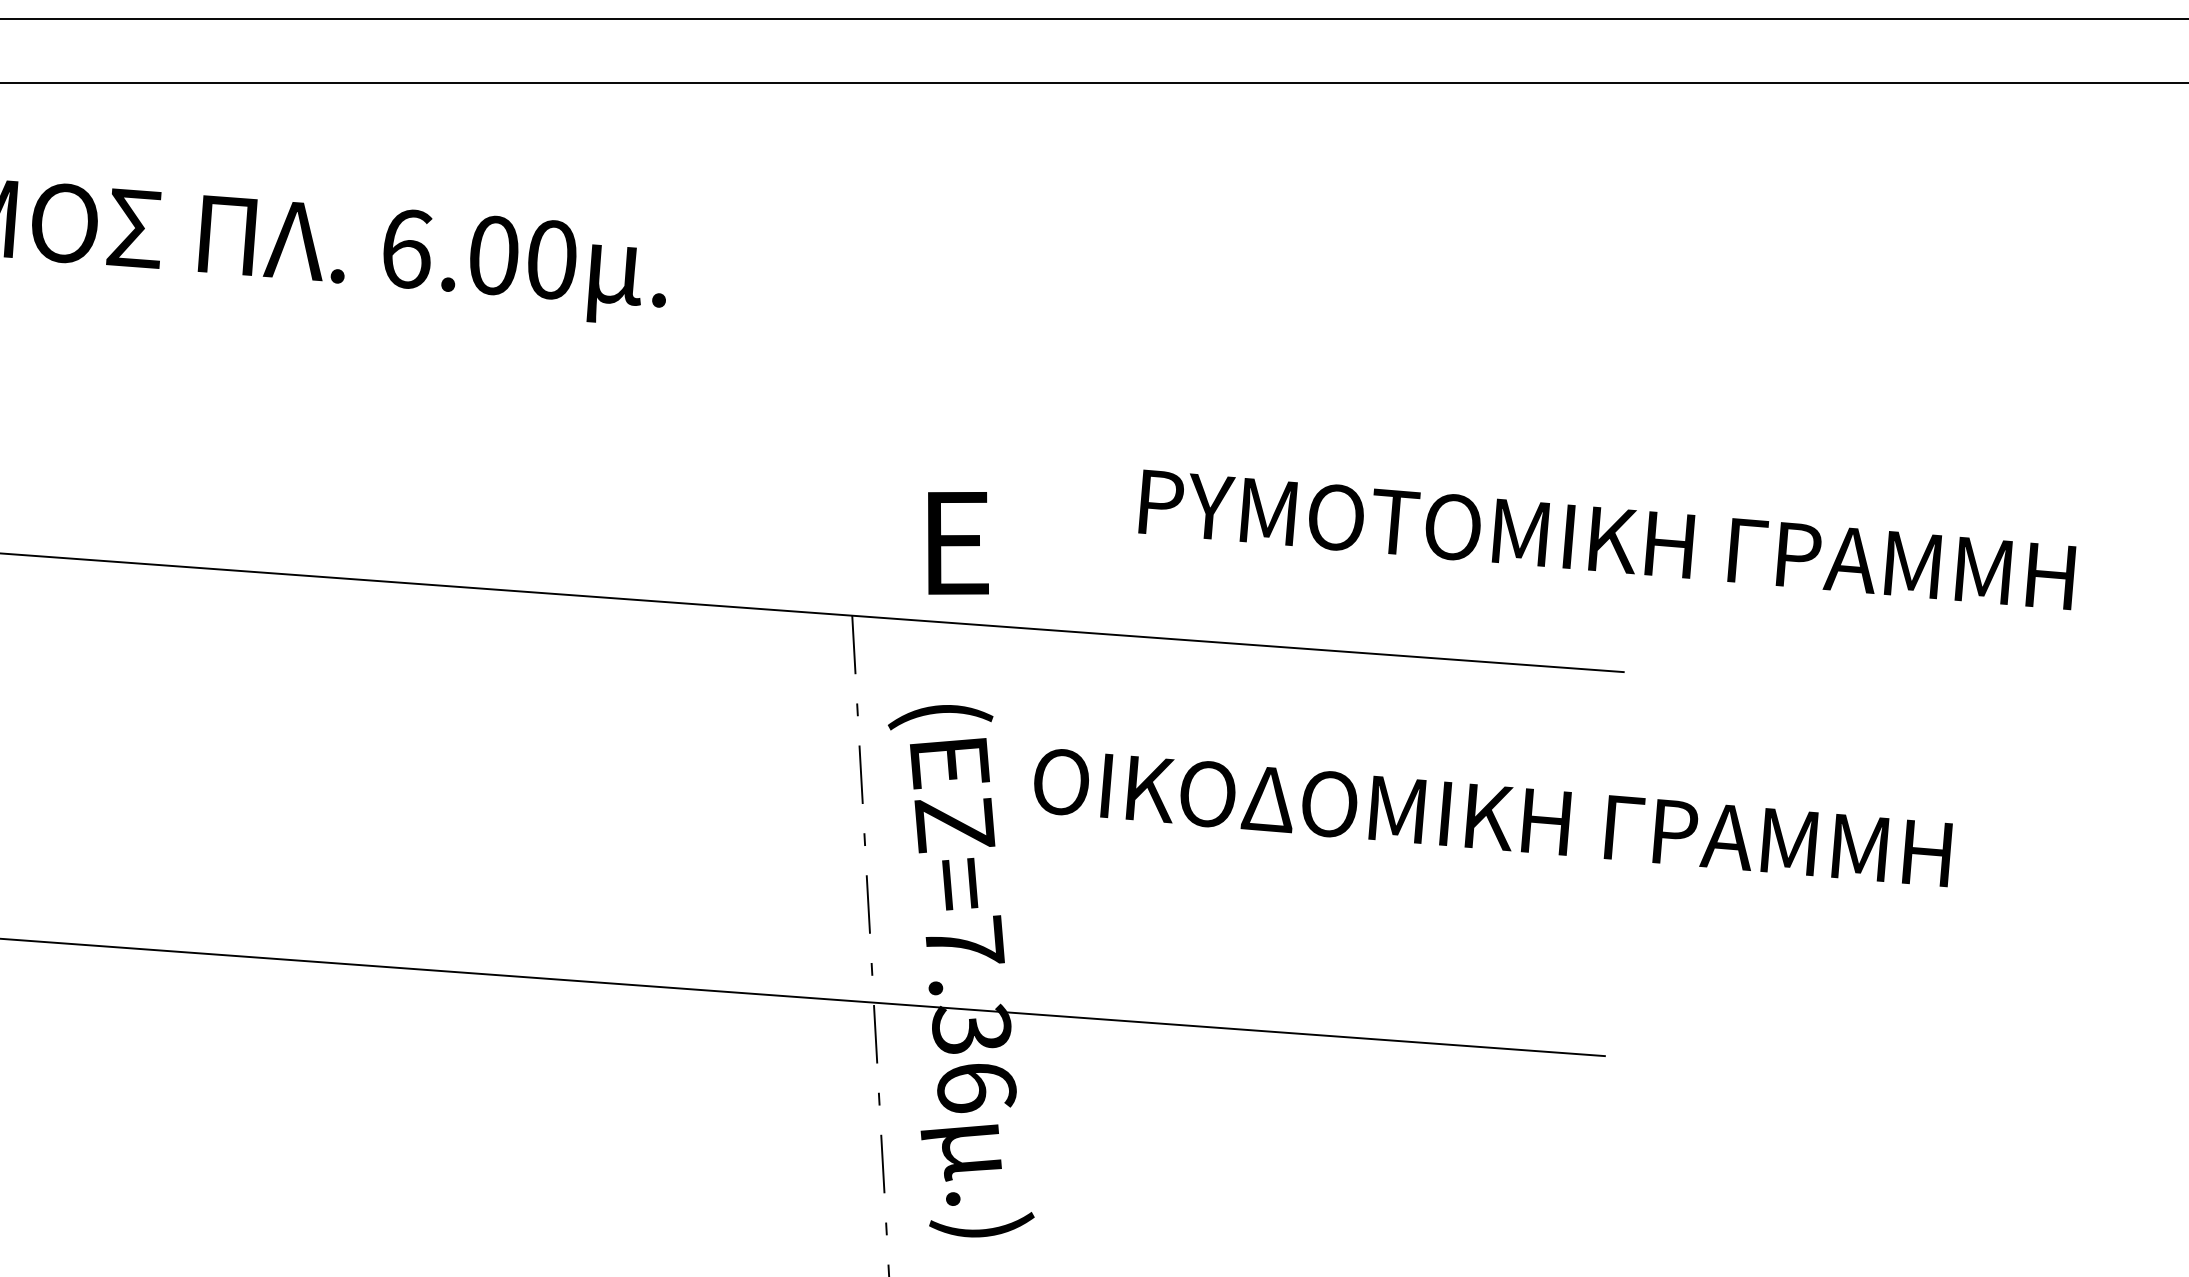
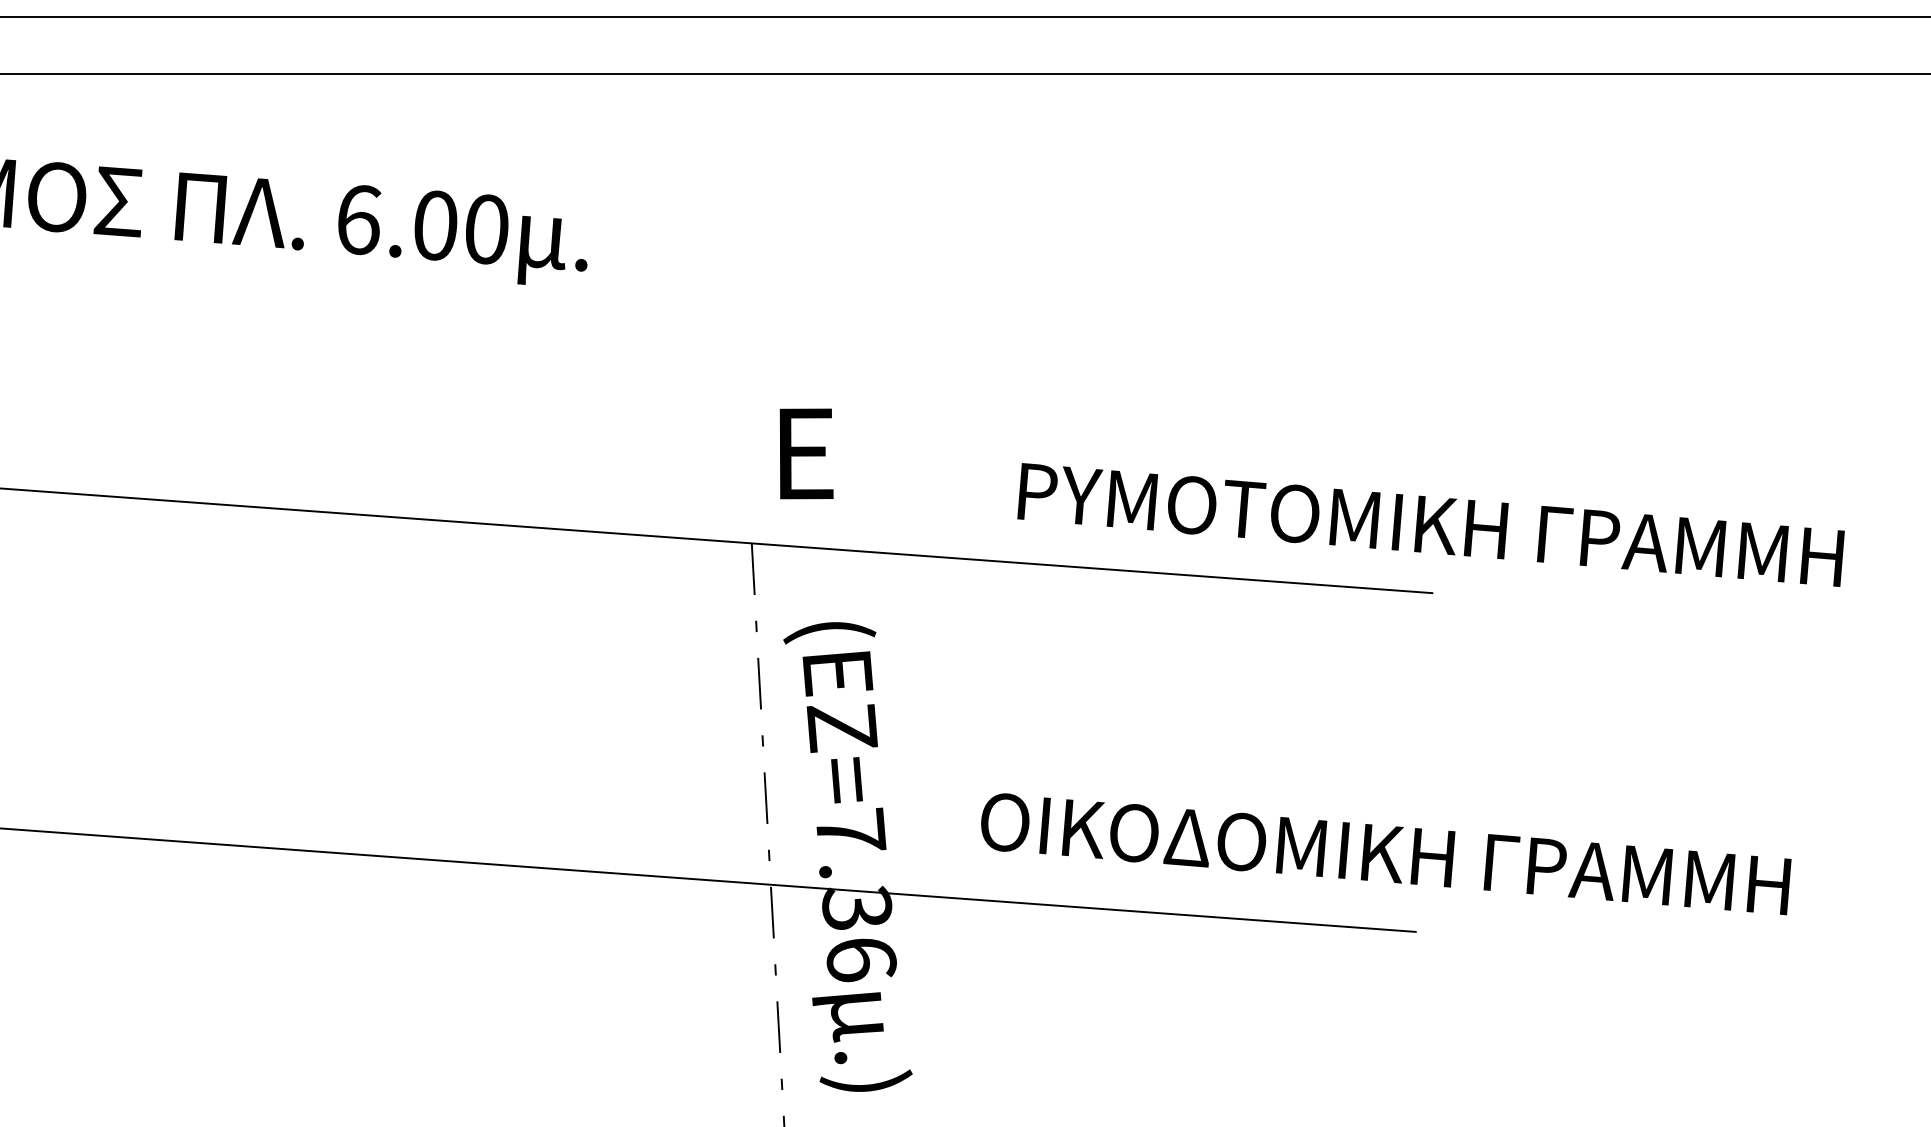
text: (1607, 539) -> (1431, 524), moved
text: (958, 543) -> (806, 454), moved
text: (1493, 818) -> (1386, 854), moved

